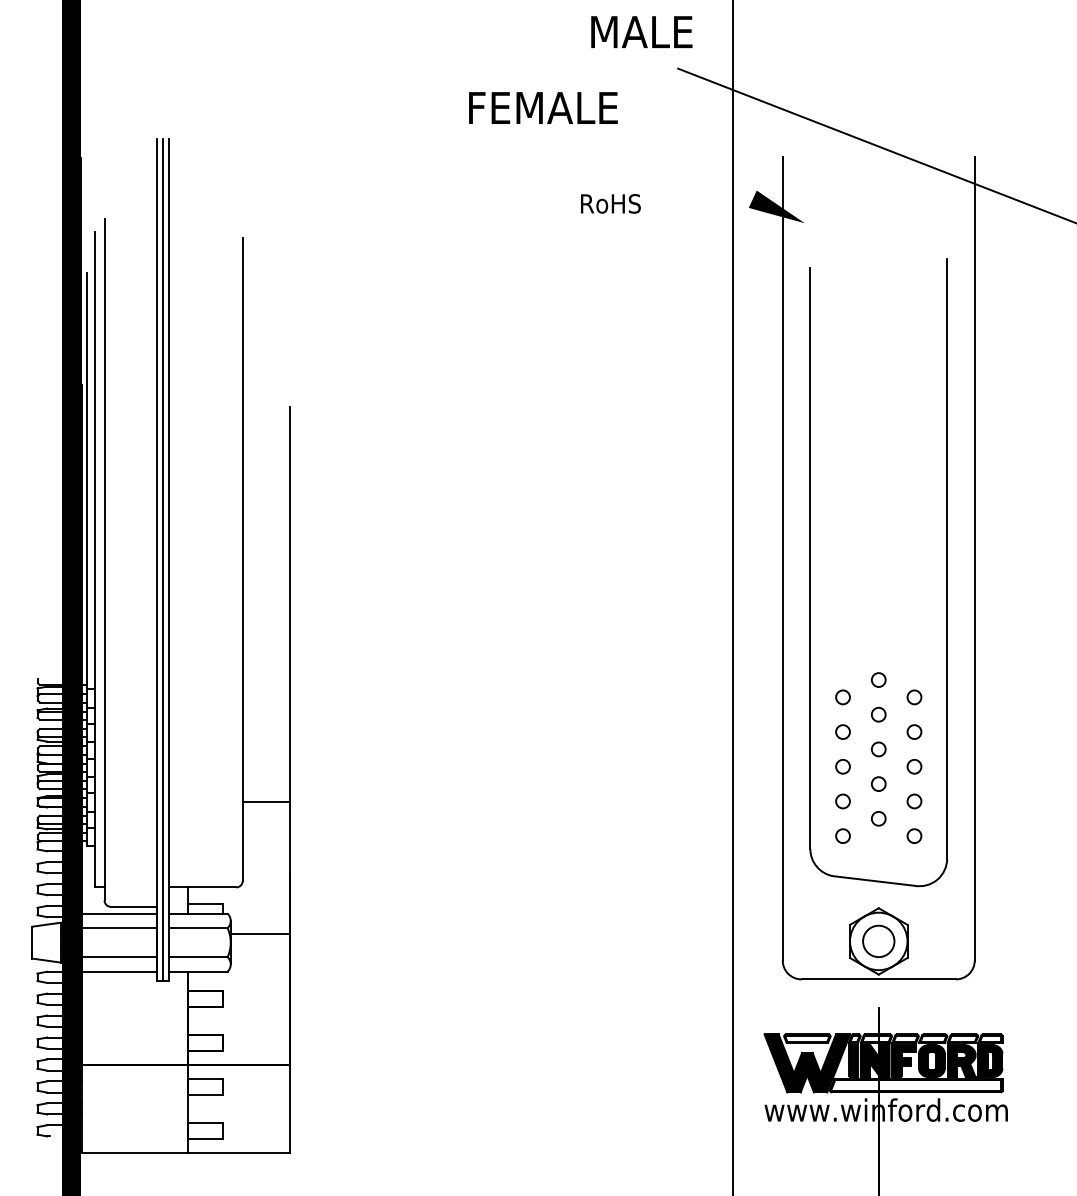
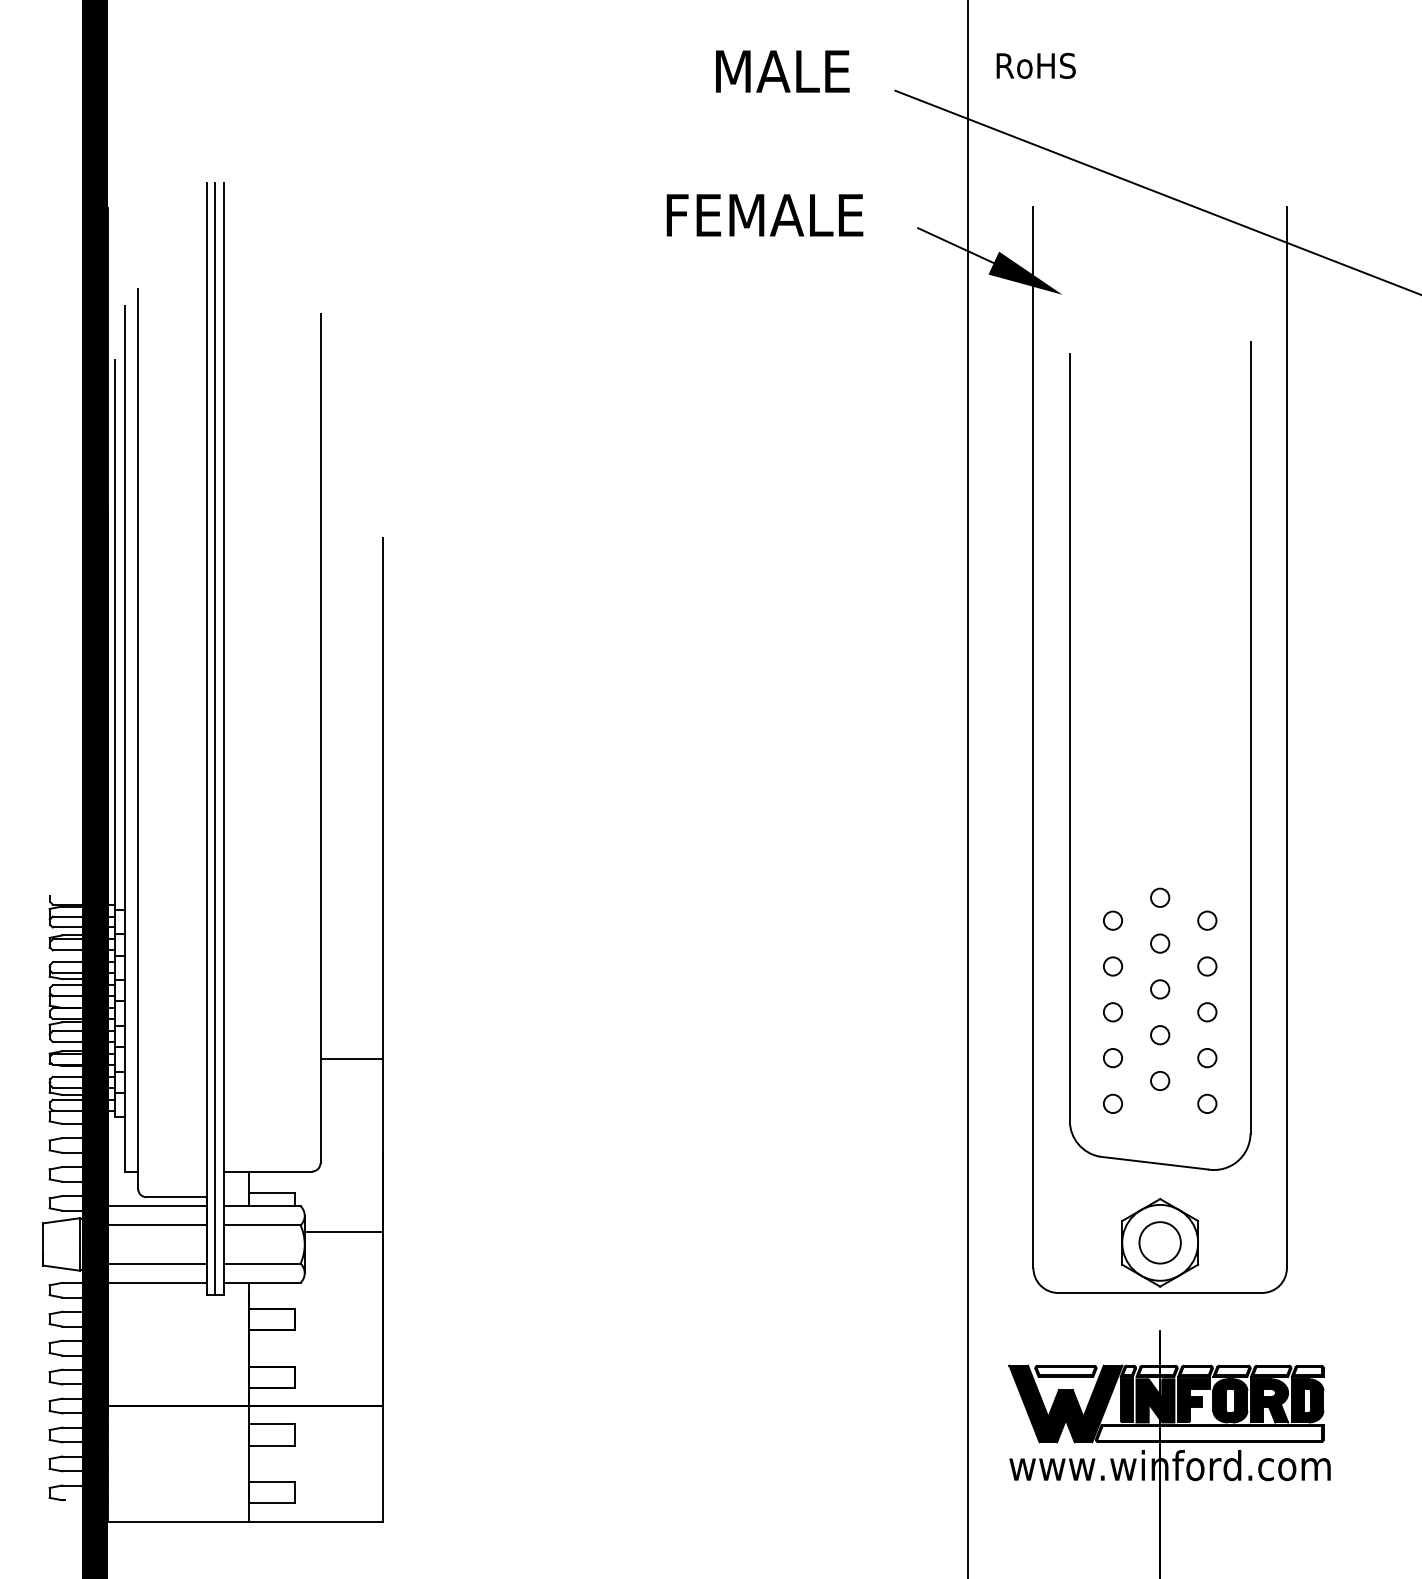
text: (641, 31) -> (782, 70), moved
text: (543, 107) -> (765, 214), moved
line: (723, 185) -> (955, 244), added
text: (610, 203) -> (1035, 65), moved

